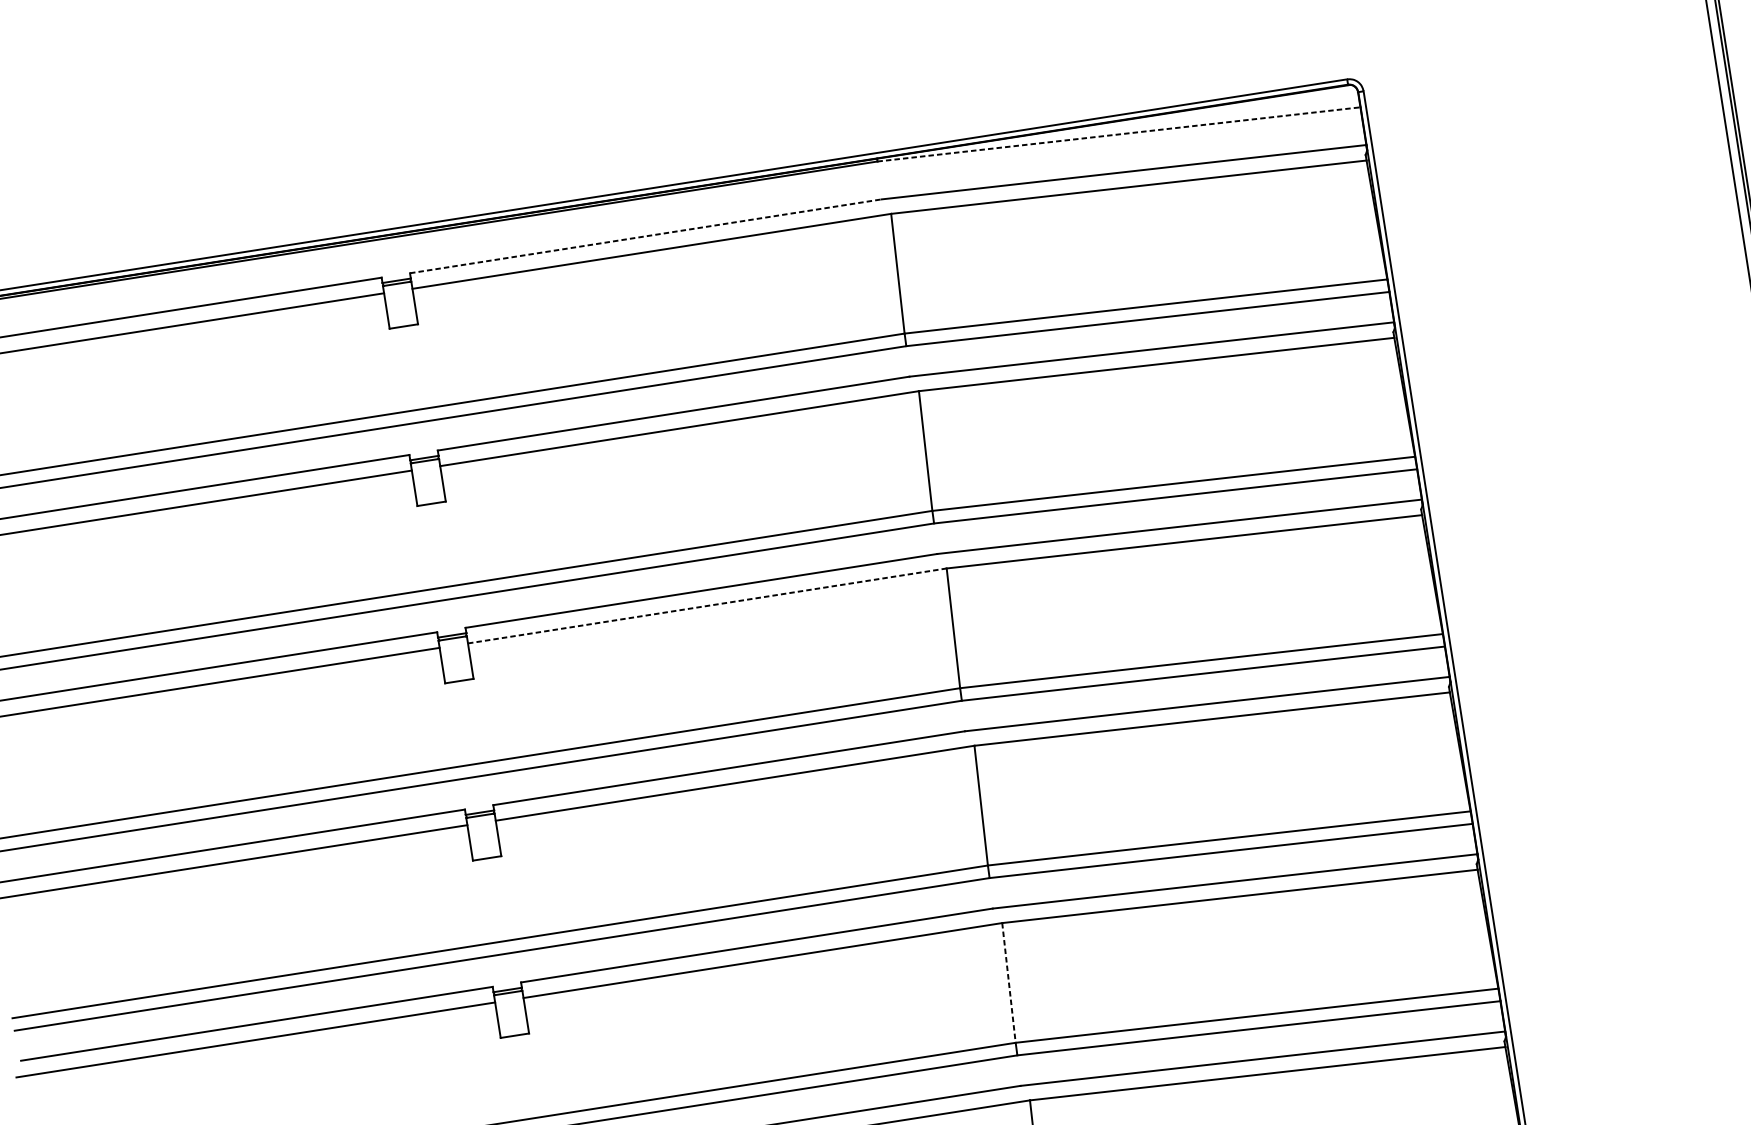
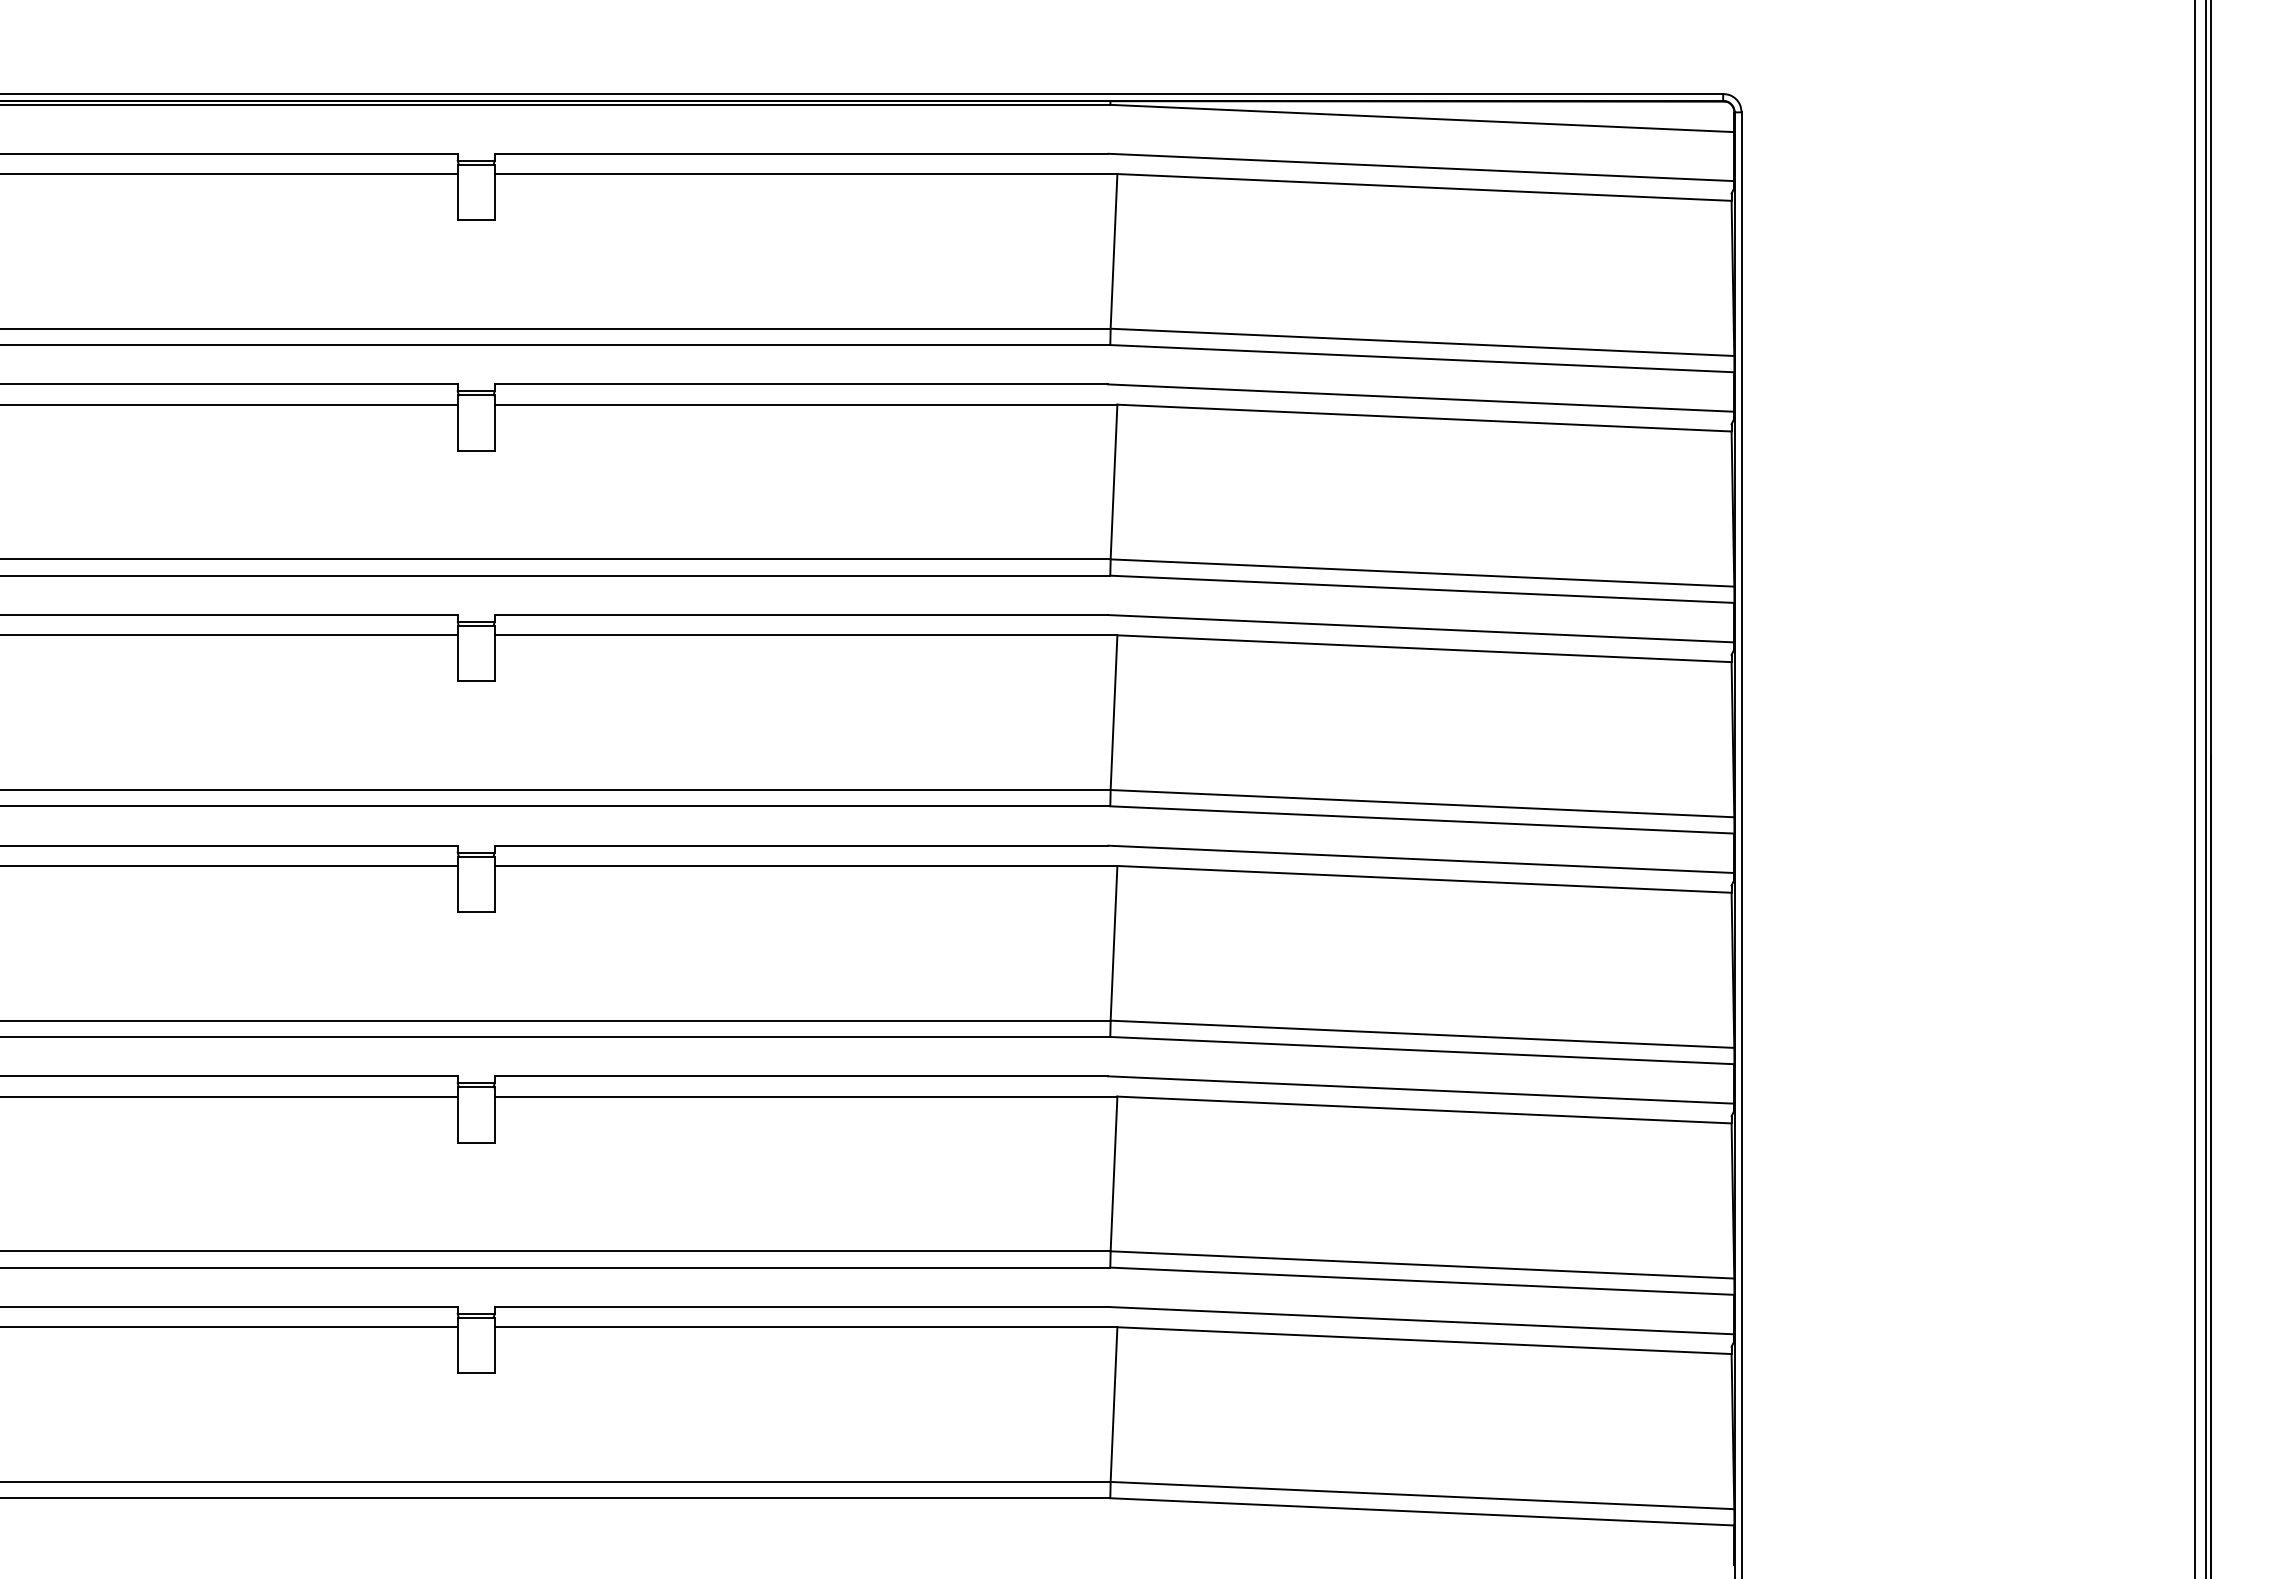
line: (1119, 134) -> (1422, 118), dashed -> solid
line: (645, 236) -> (801, 153), dashed -> solid
line: (707, 606) -> (806, 635), dashed -> solid
line: (1009, 983) -> (1114, 1174), dashed -> solid

